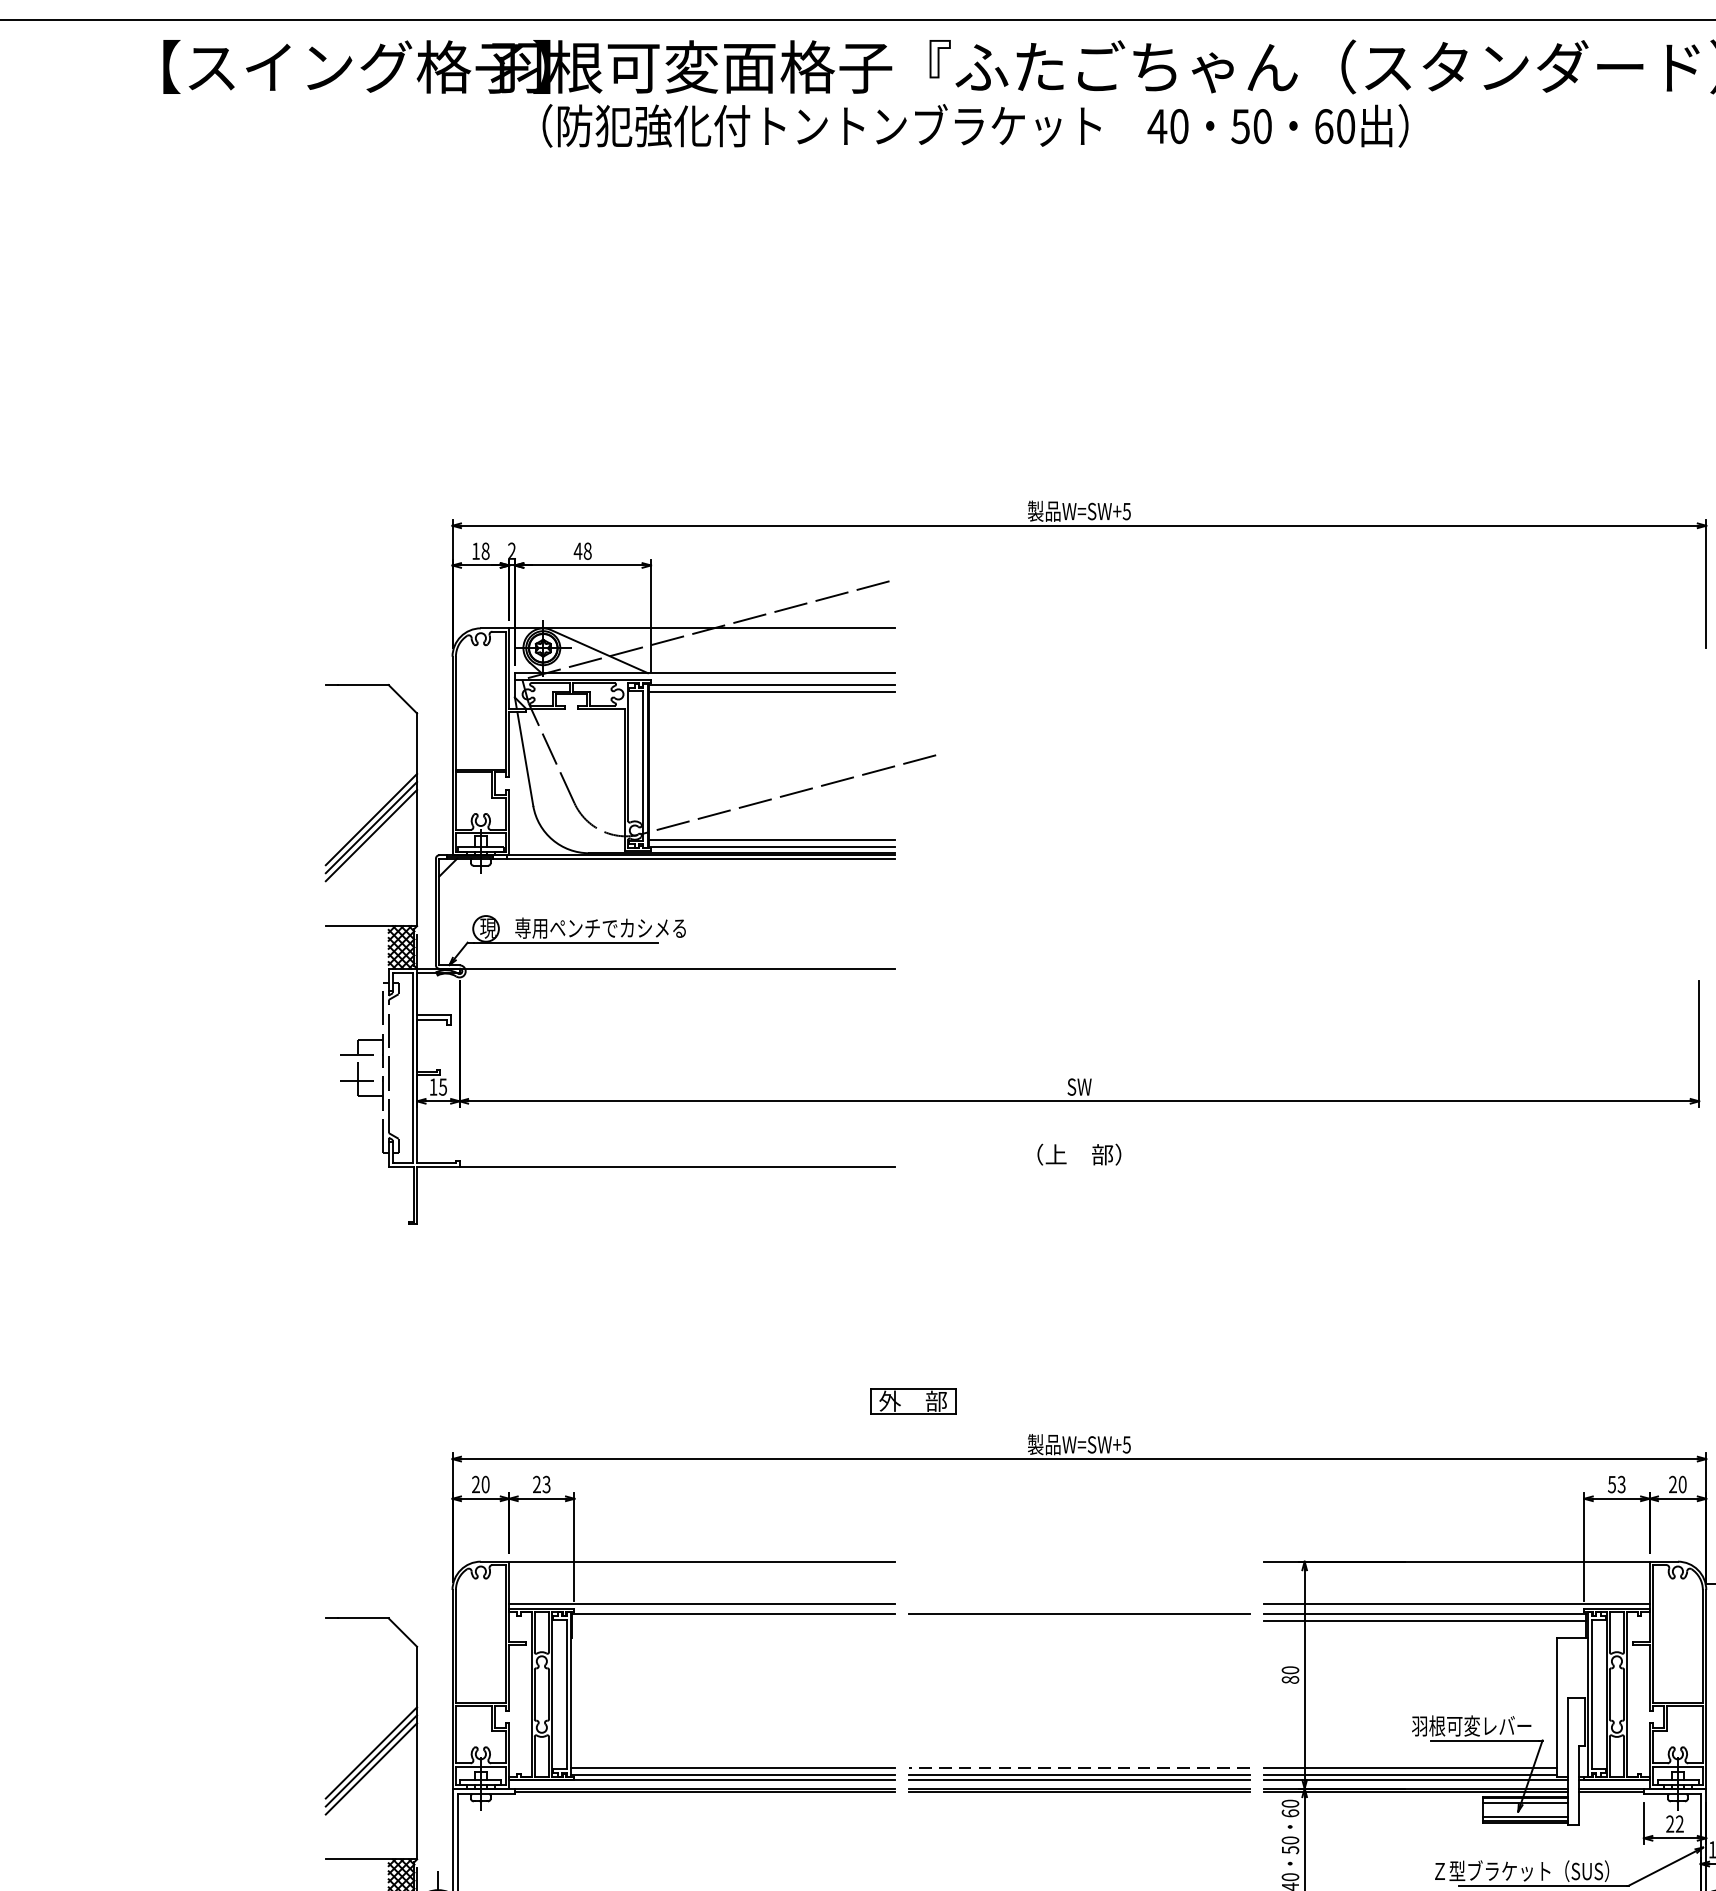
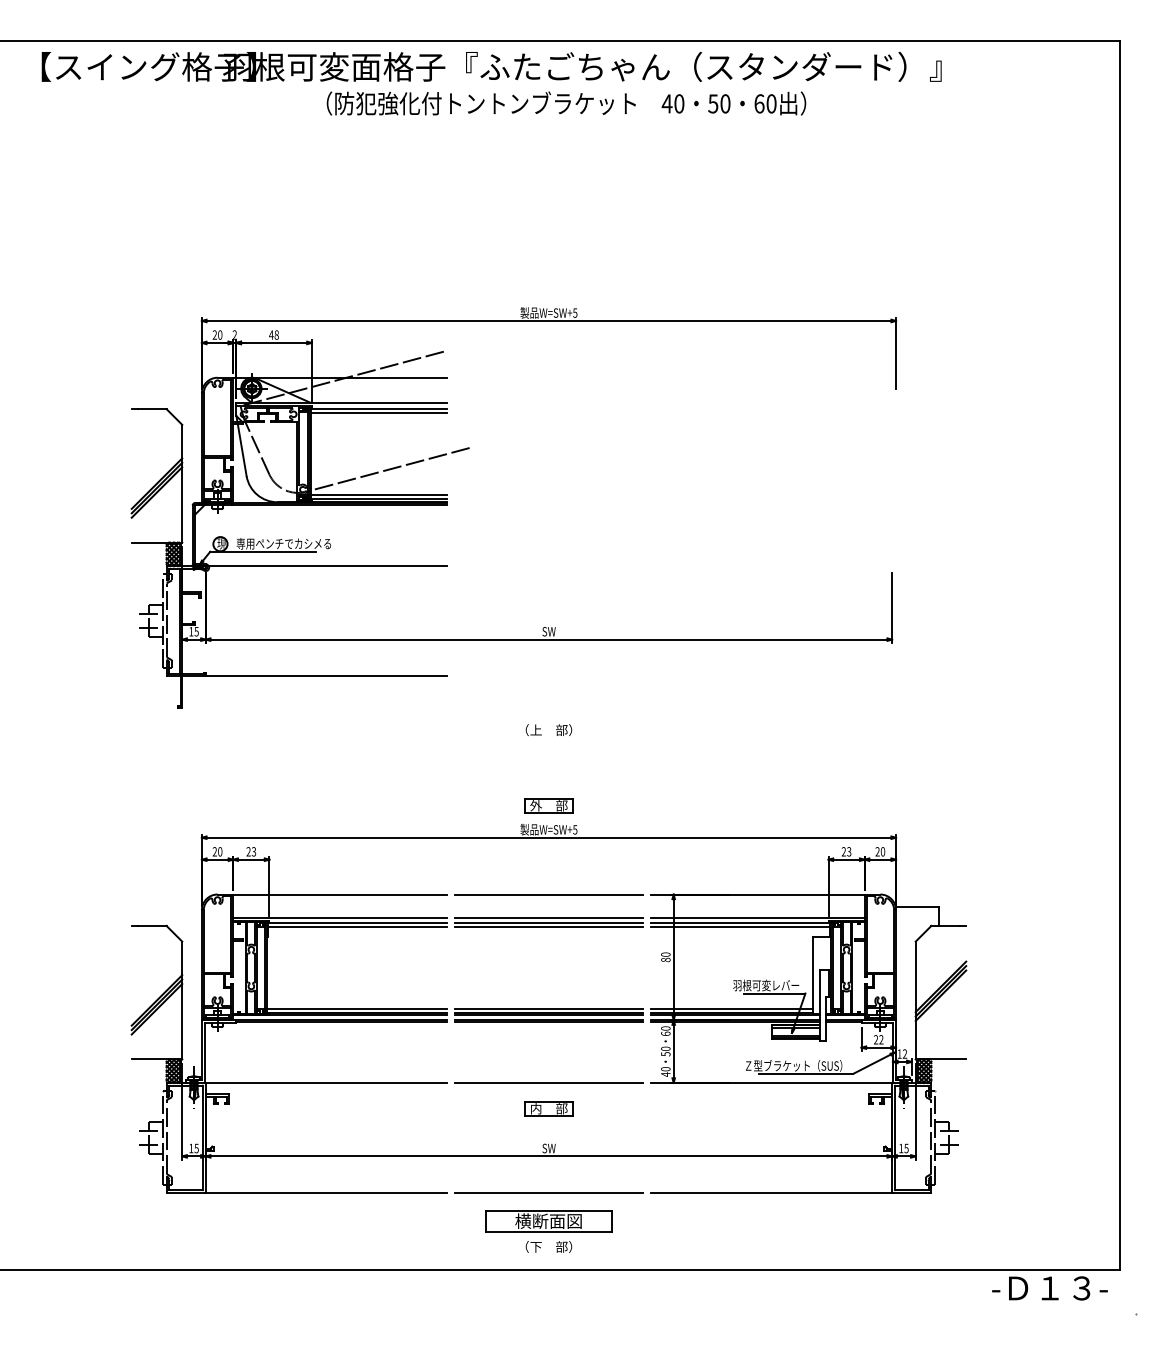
text: (975, 125) -> (566, 103), moved
text: (480, 550) -> (217, 334), 18 -> 20
text: (1078, 1153) -> (548, 729), moved
part: (912, 1400) -> (548, 805), moved
text: (1611, 1483) -> (843, 851), 53 -> 23
line: (1078, 1561) -> (548, 894), added
line: (1078, 1604) -> (548, 918), added
line: (733, 1621) -> (357, 927), added
line: (1078, 1621) -> (548, 927), added
line: (1078, 1767) -> (548, 1008), dashed -> solid

